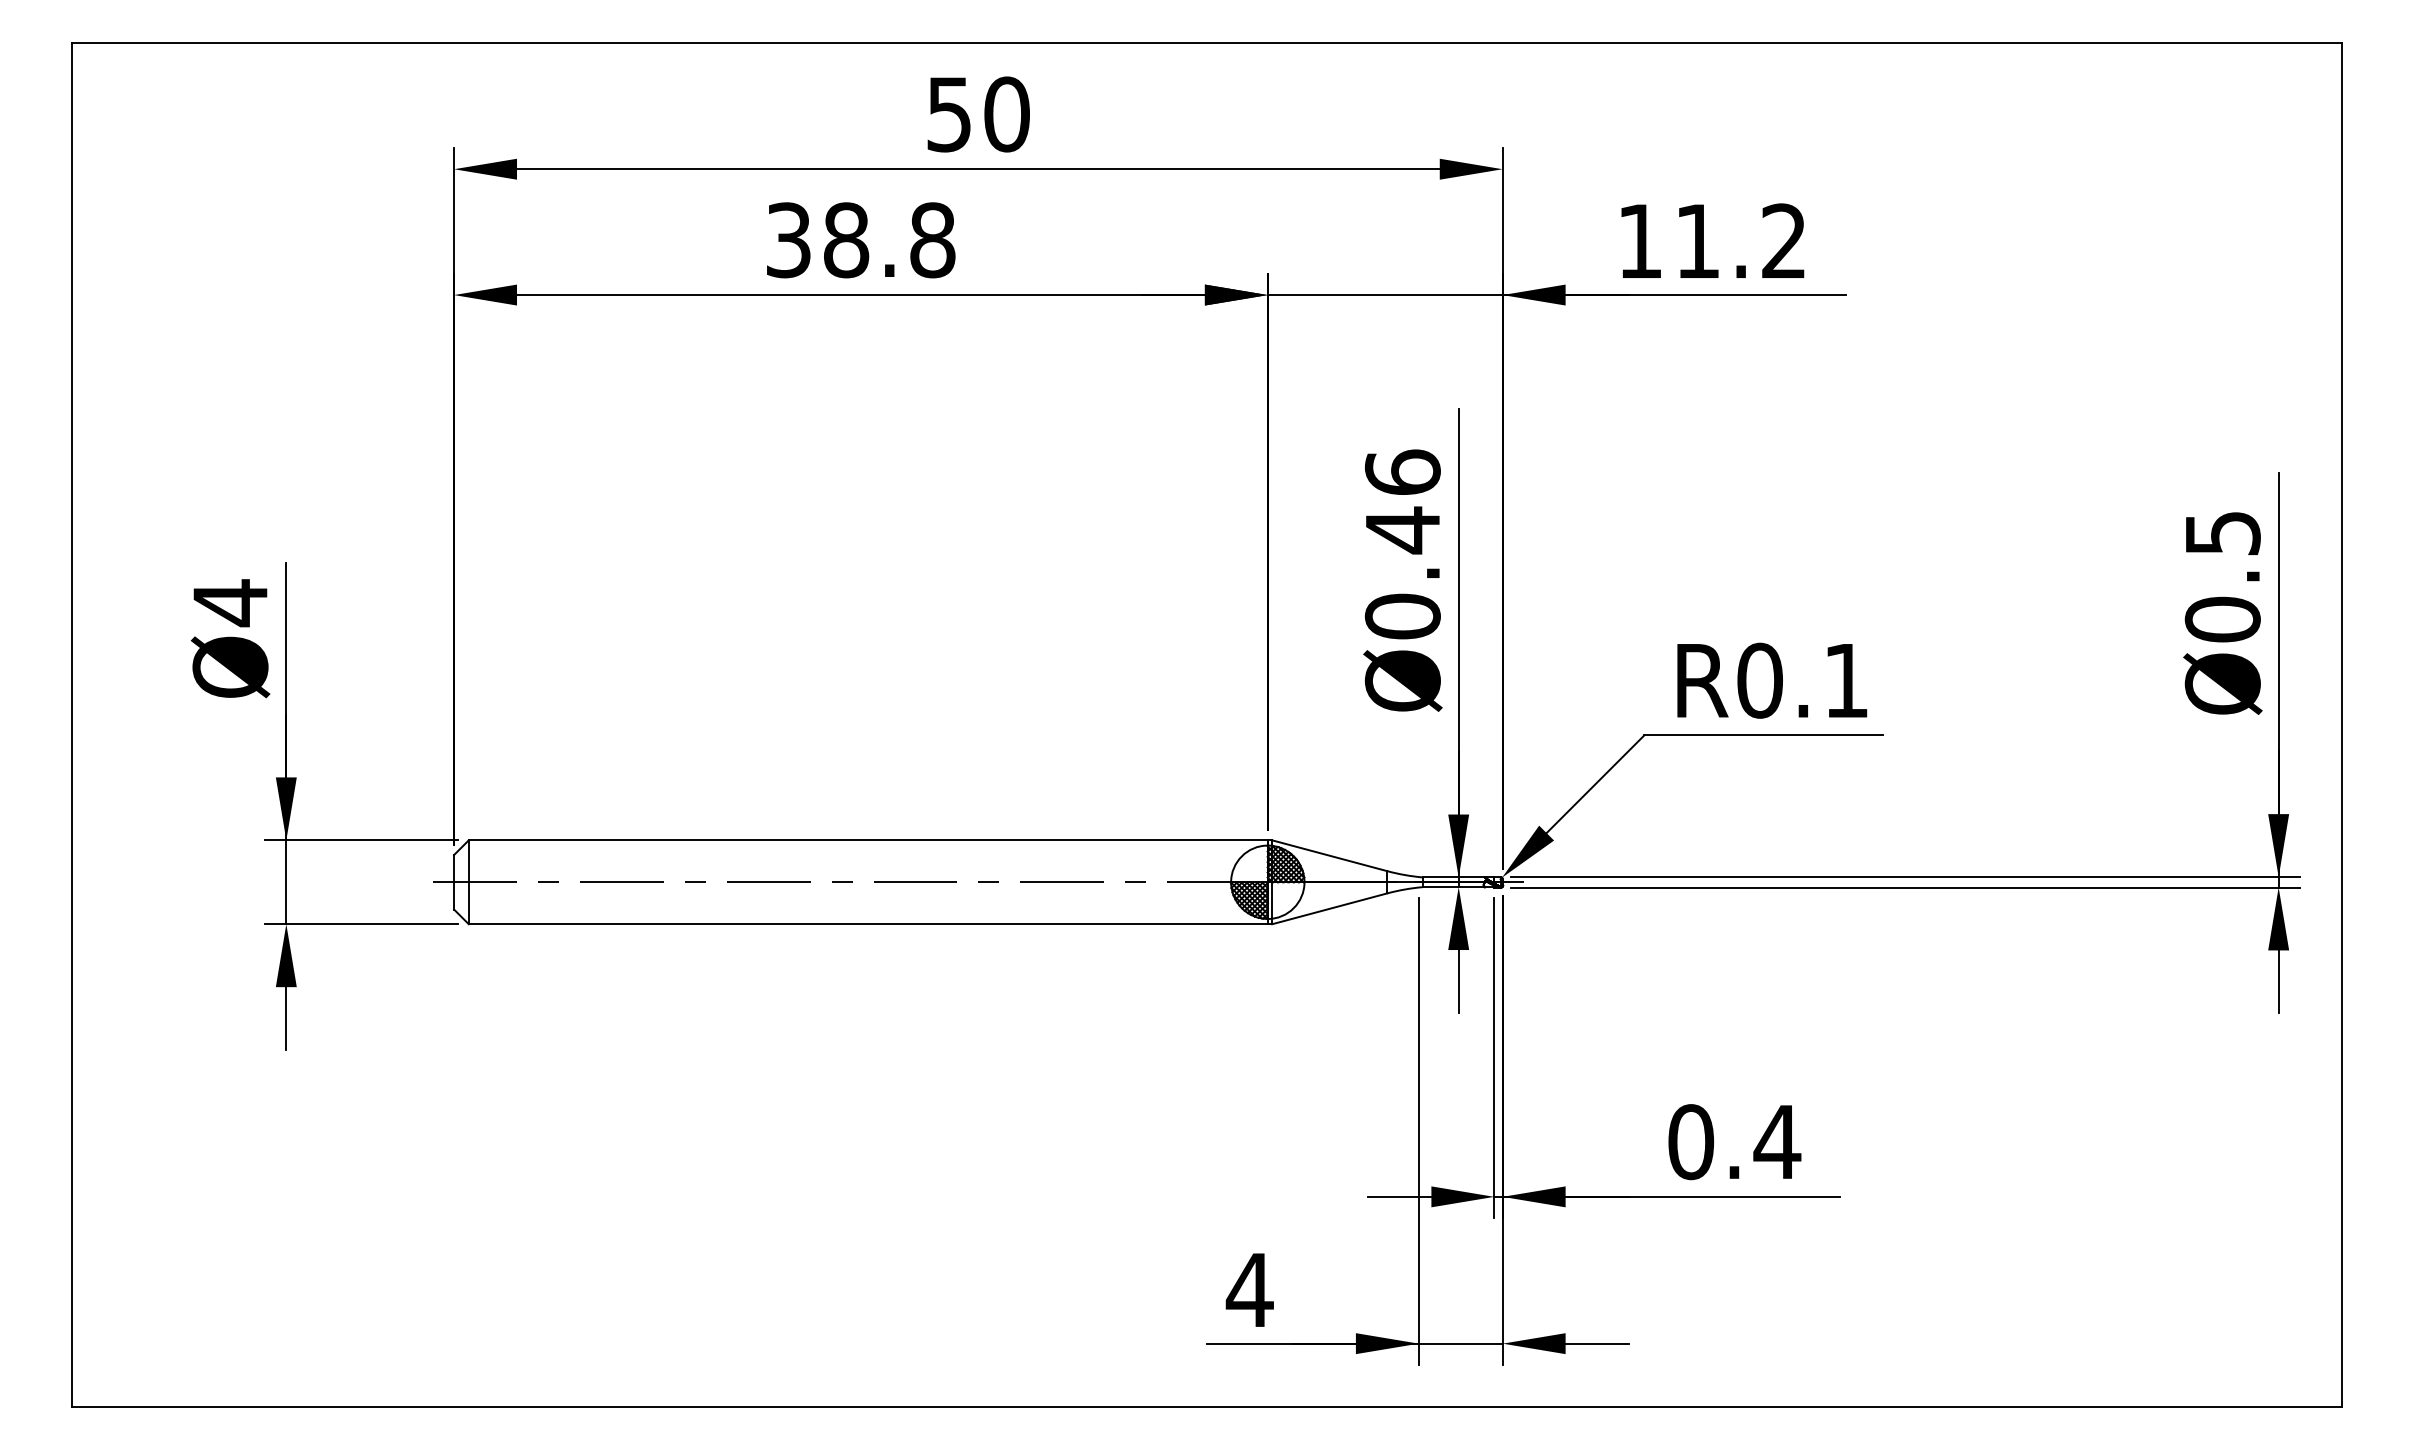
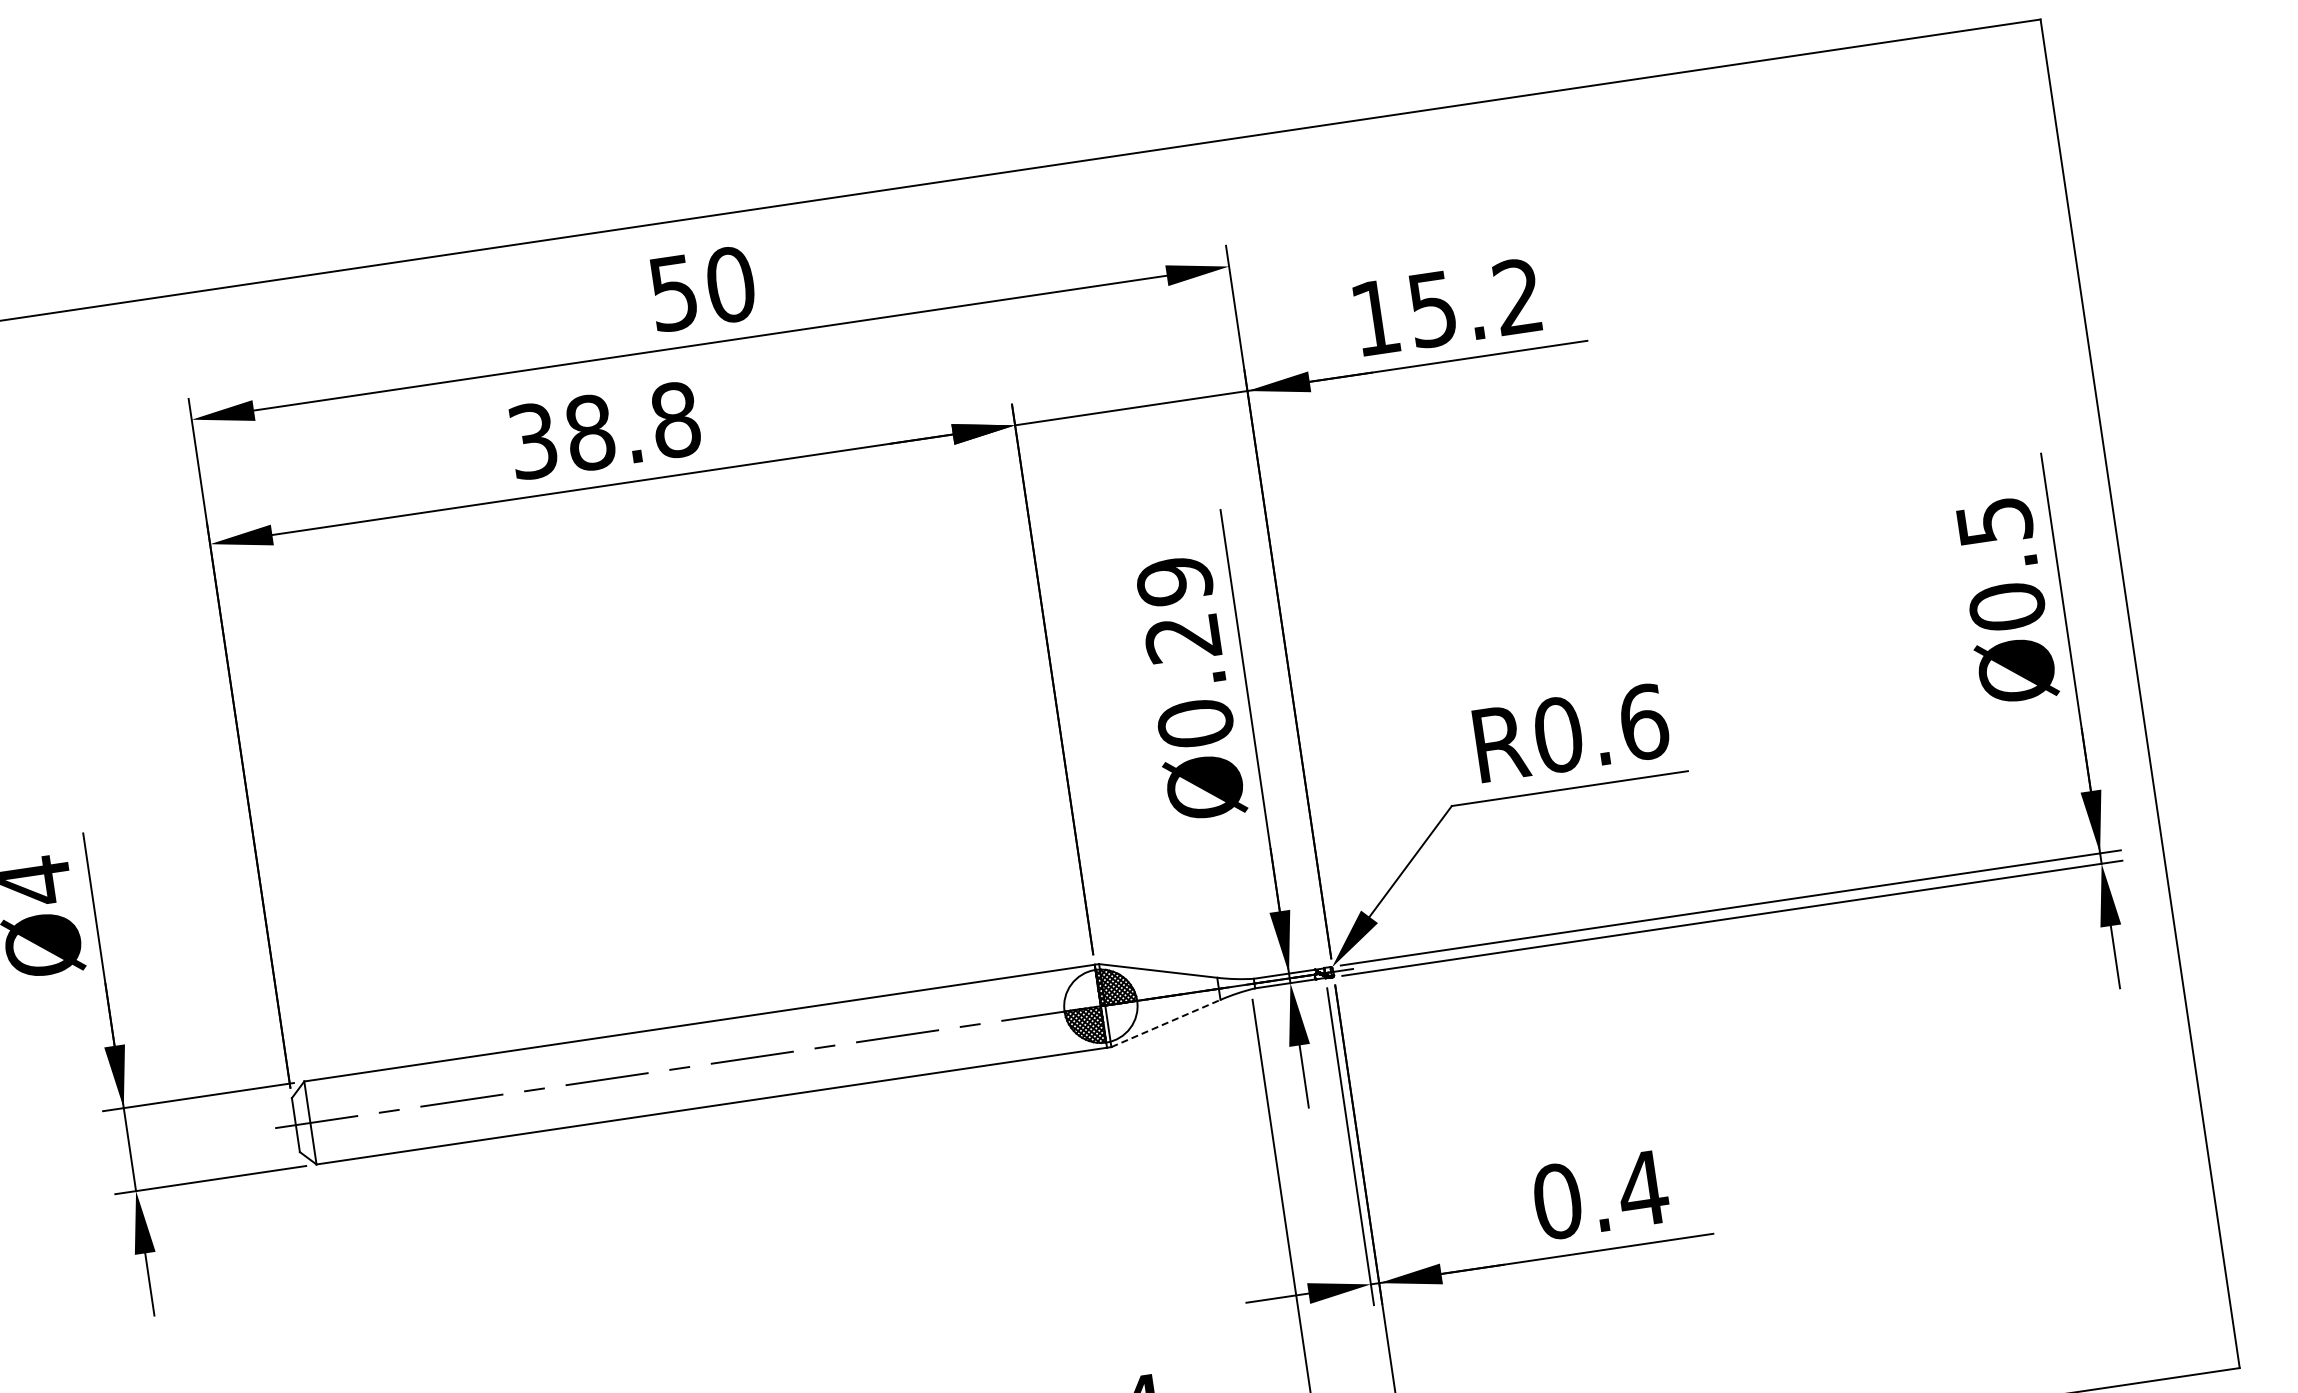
text: (1697, 241) -> (1432, 309), 11.2 -> 15.2
text: (1402, 501) -> (1178, 609), Ø0.46 -> Ø0.29
text: (1846, 680) -> (1643, 722), R0.1 -> R0.6
line: (1330, 908) -> (1166, 1023), solid -> dashed

